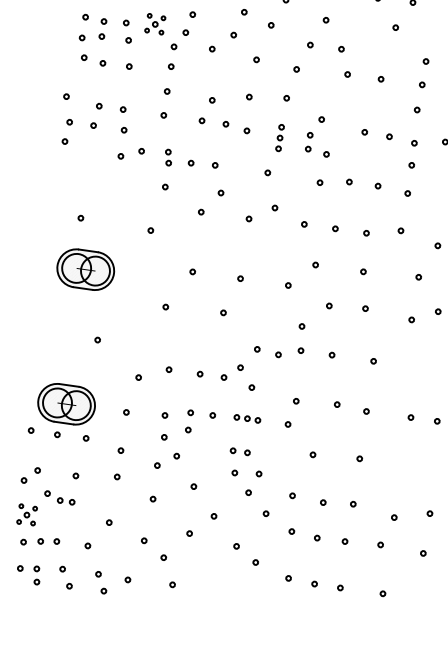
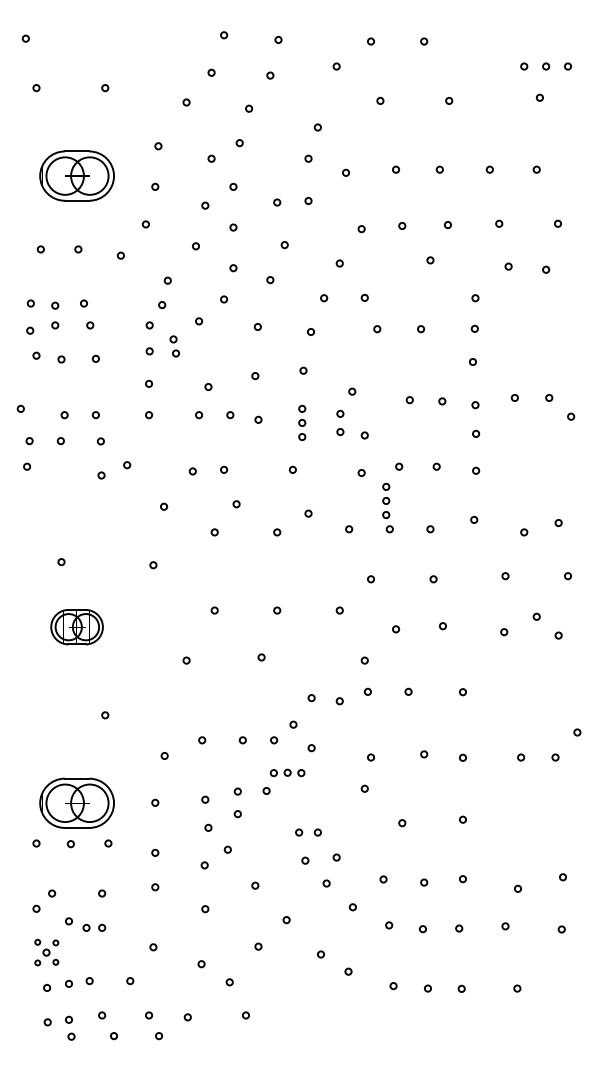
part: (155, 23) -> (121, 299), removed
part: (168, 157) -> (174, 346), moved
part: (336, 206) -> (386, 500), added
part: (85, 269) -> (76, 626), size x0.7
part: (247, 418) -> (287, 772), moved

